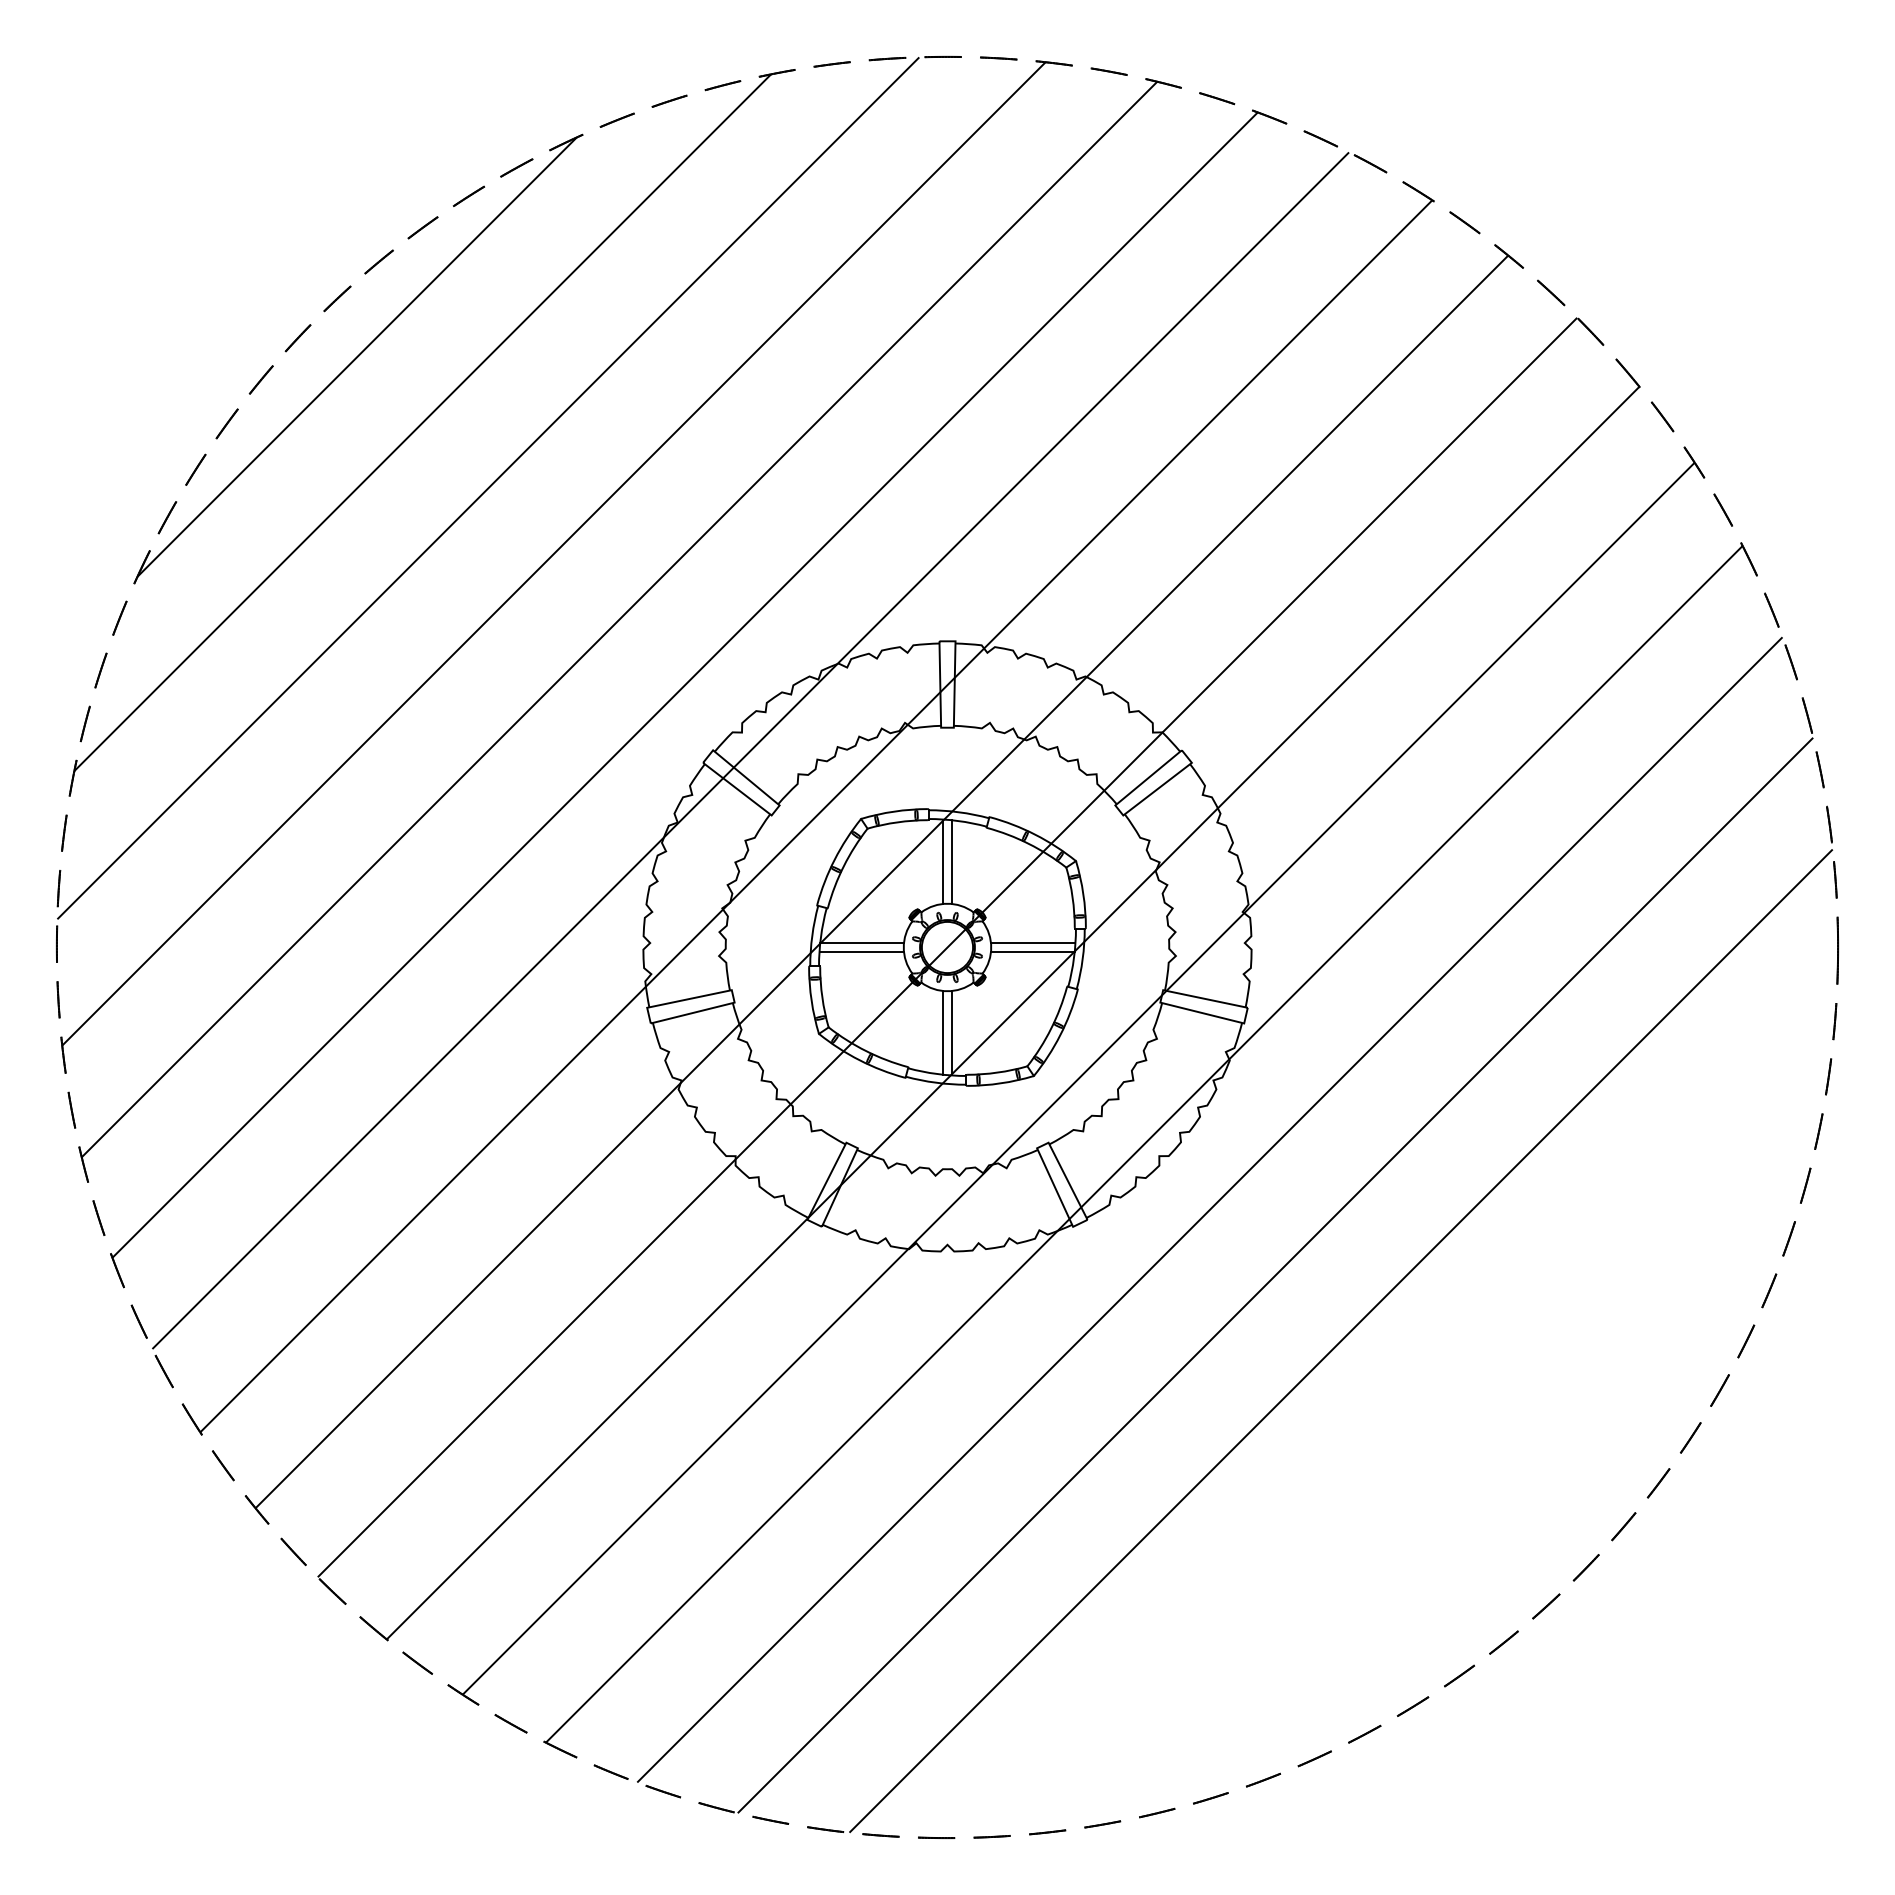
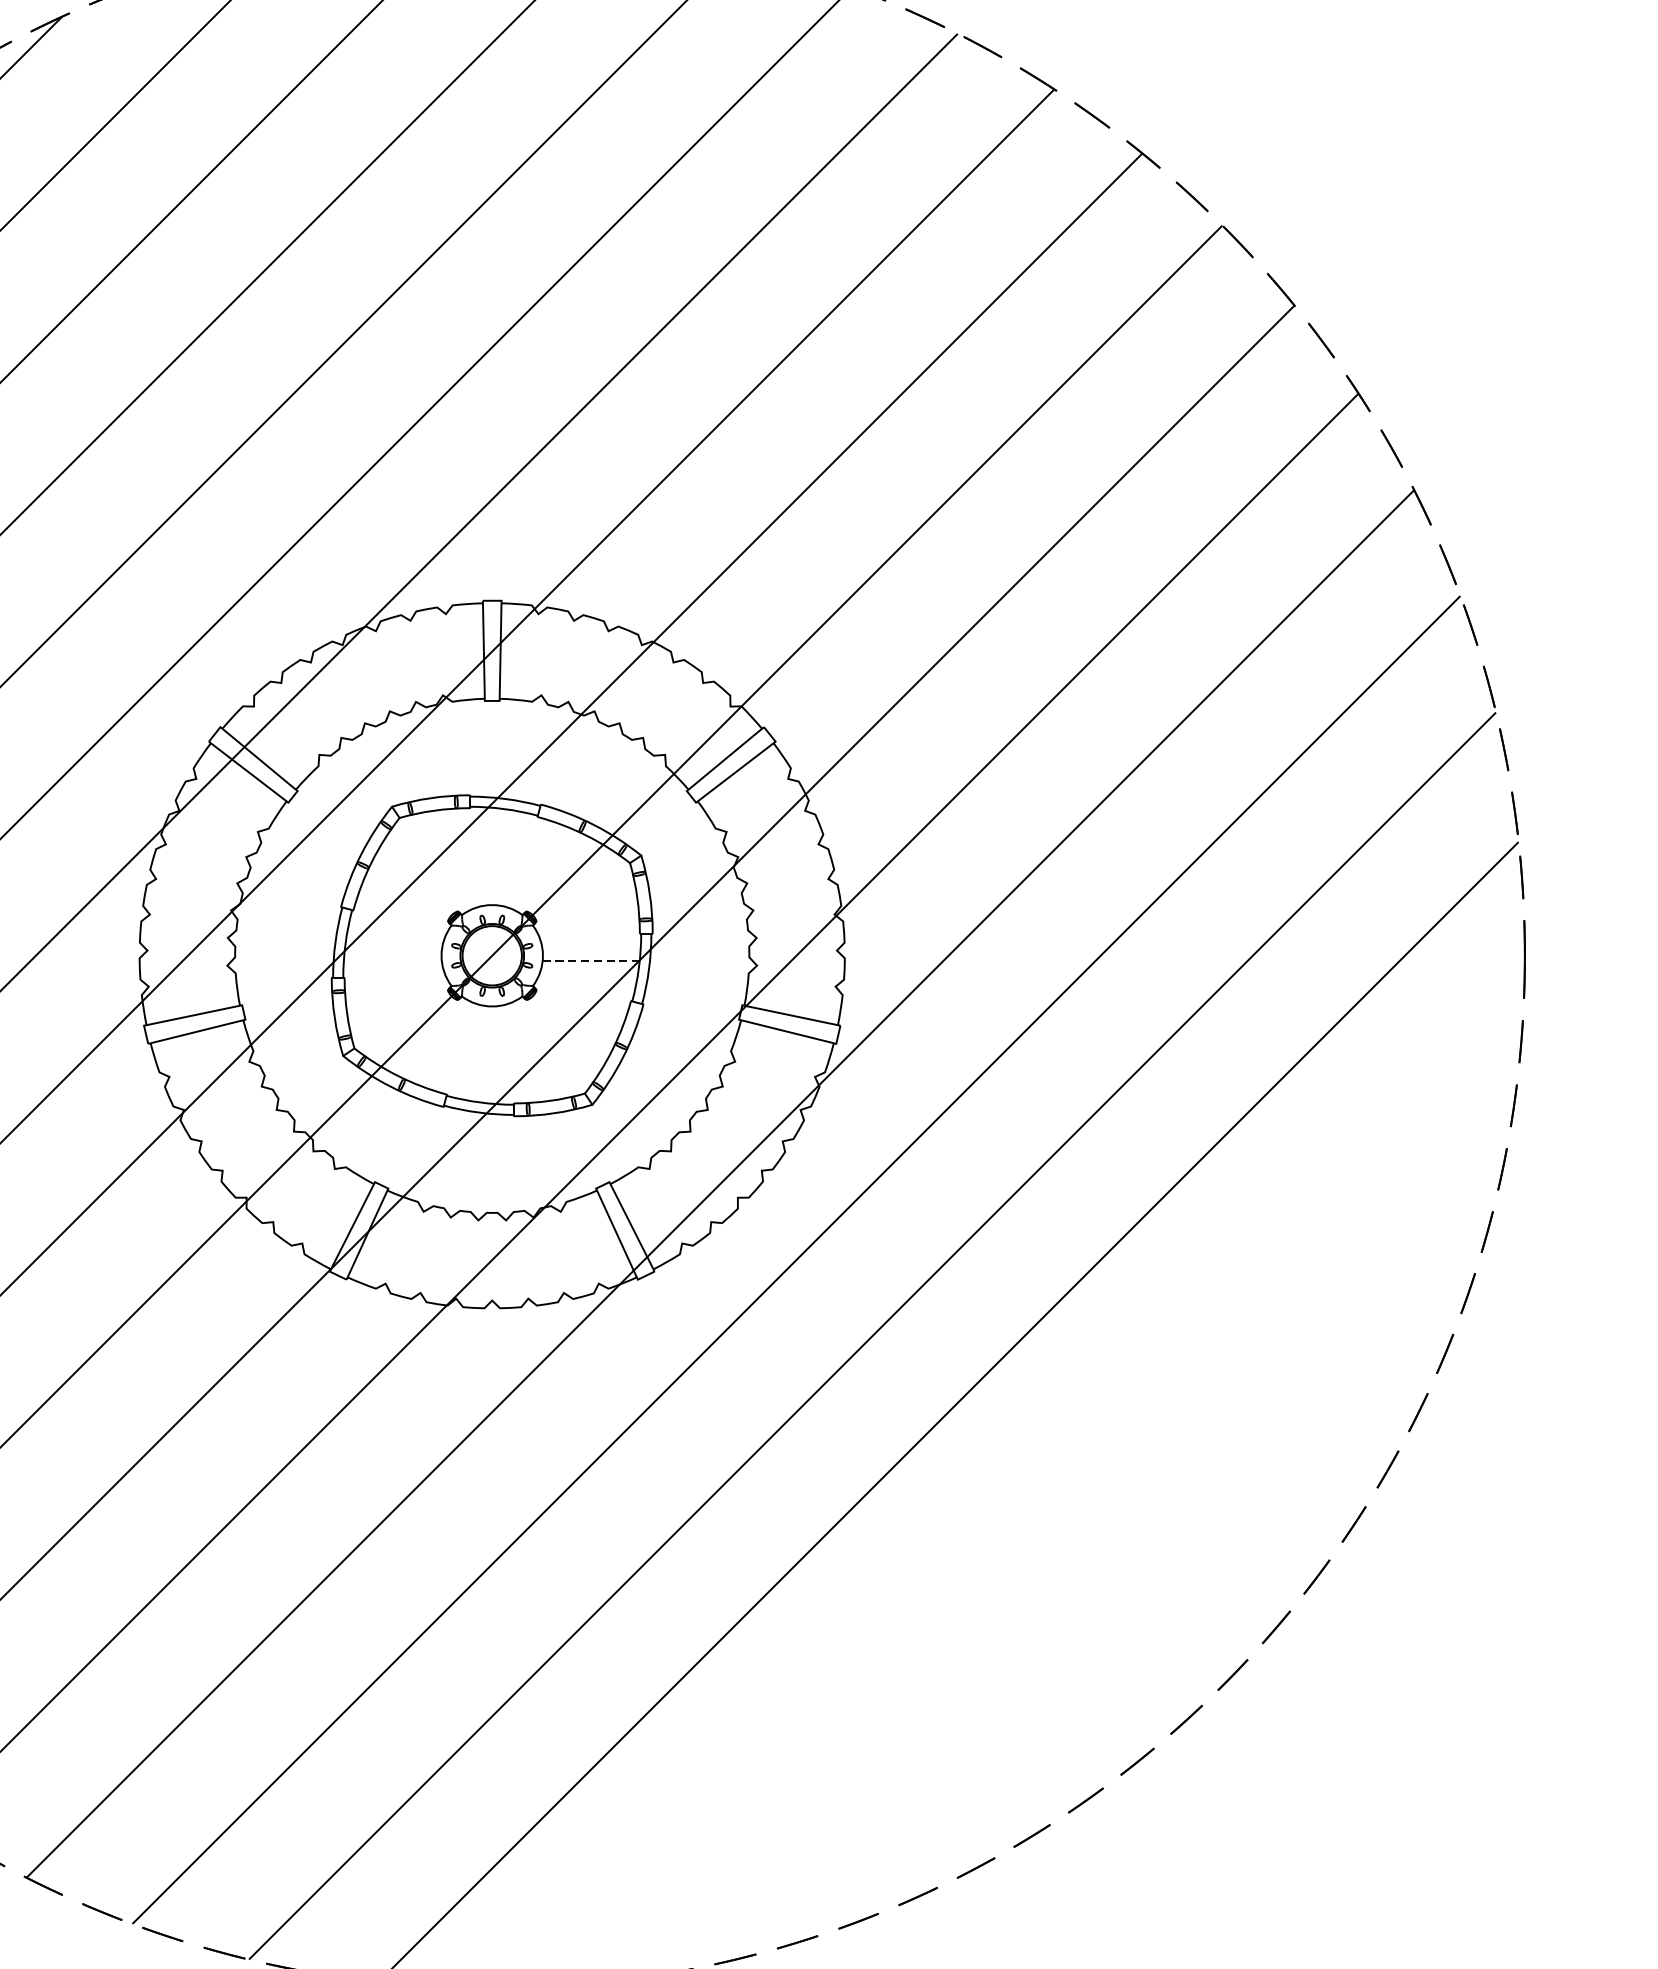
line: (943, 861) -> (487, 856), removed
line: (951, 861) -> (496, 856), removed
line: (861, 943) -> (392, 951), removed
line: (1033, 943) -> (591, 951), removed
line: (861, 951) -> (392, 960), removed
line: (1032, 951) -> (590, 960), solid -> dashed
line: (943, 1032) -> (487, 1054), removed
line: (951, 1033) -> (496, 1055), removed

